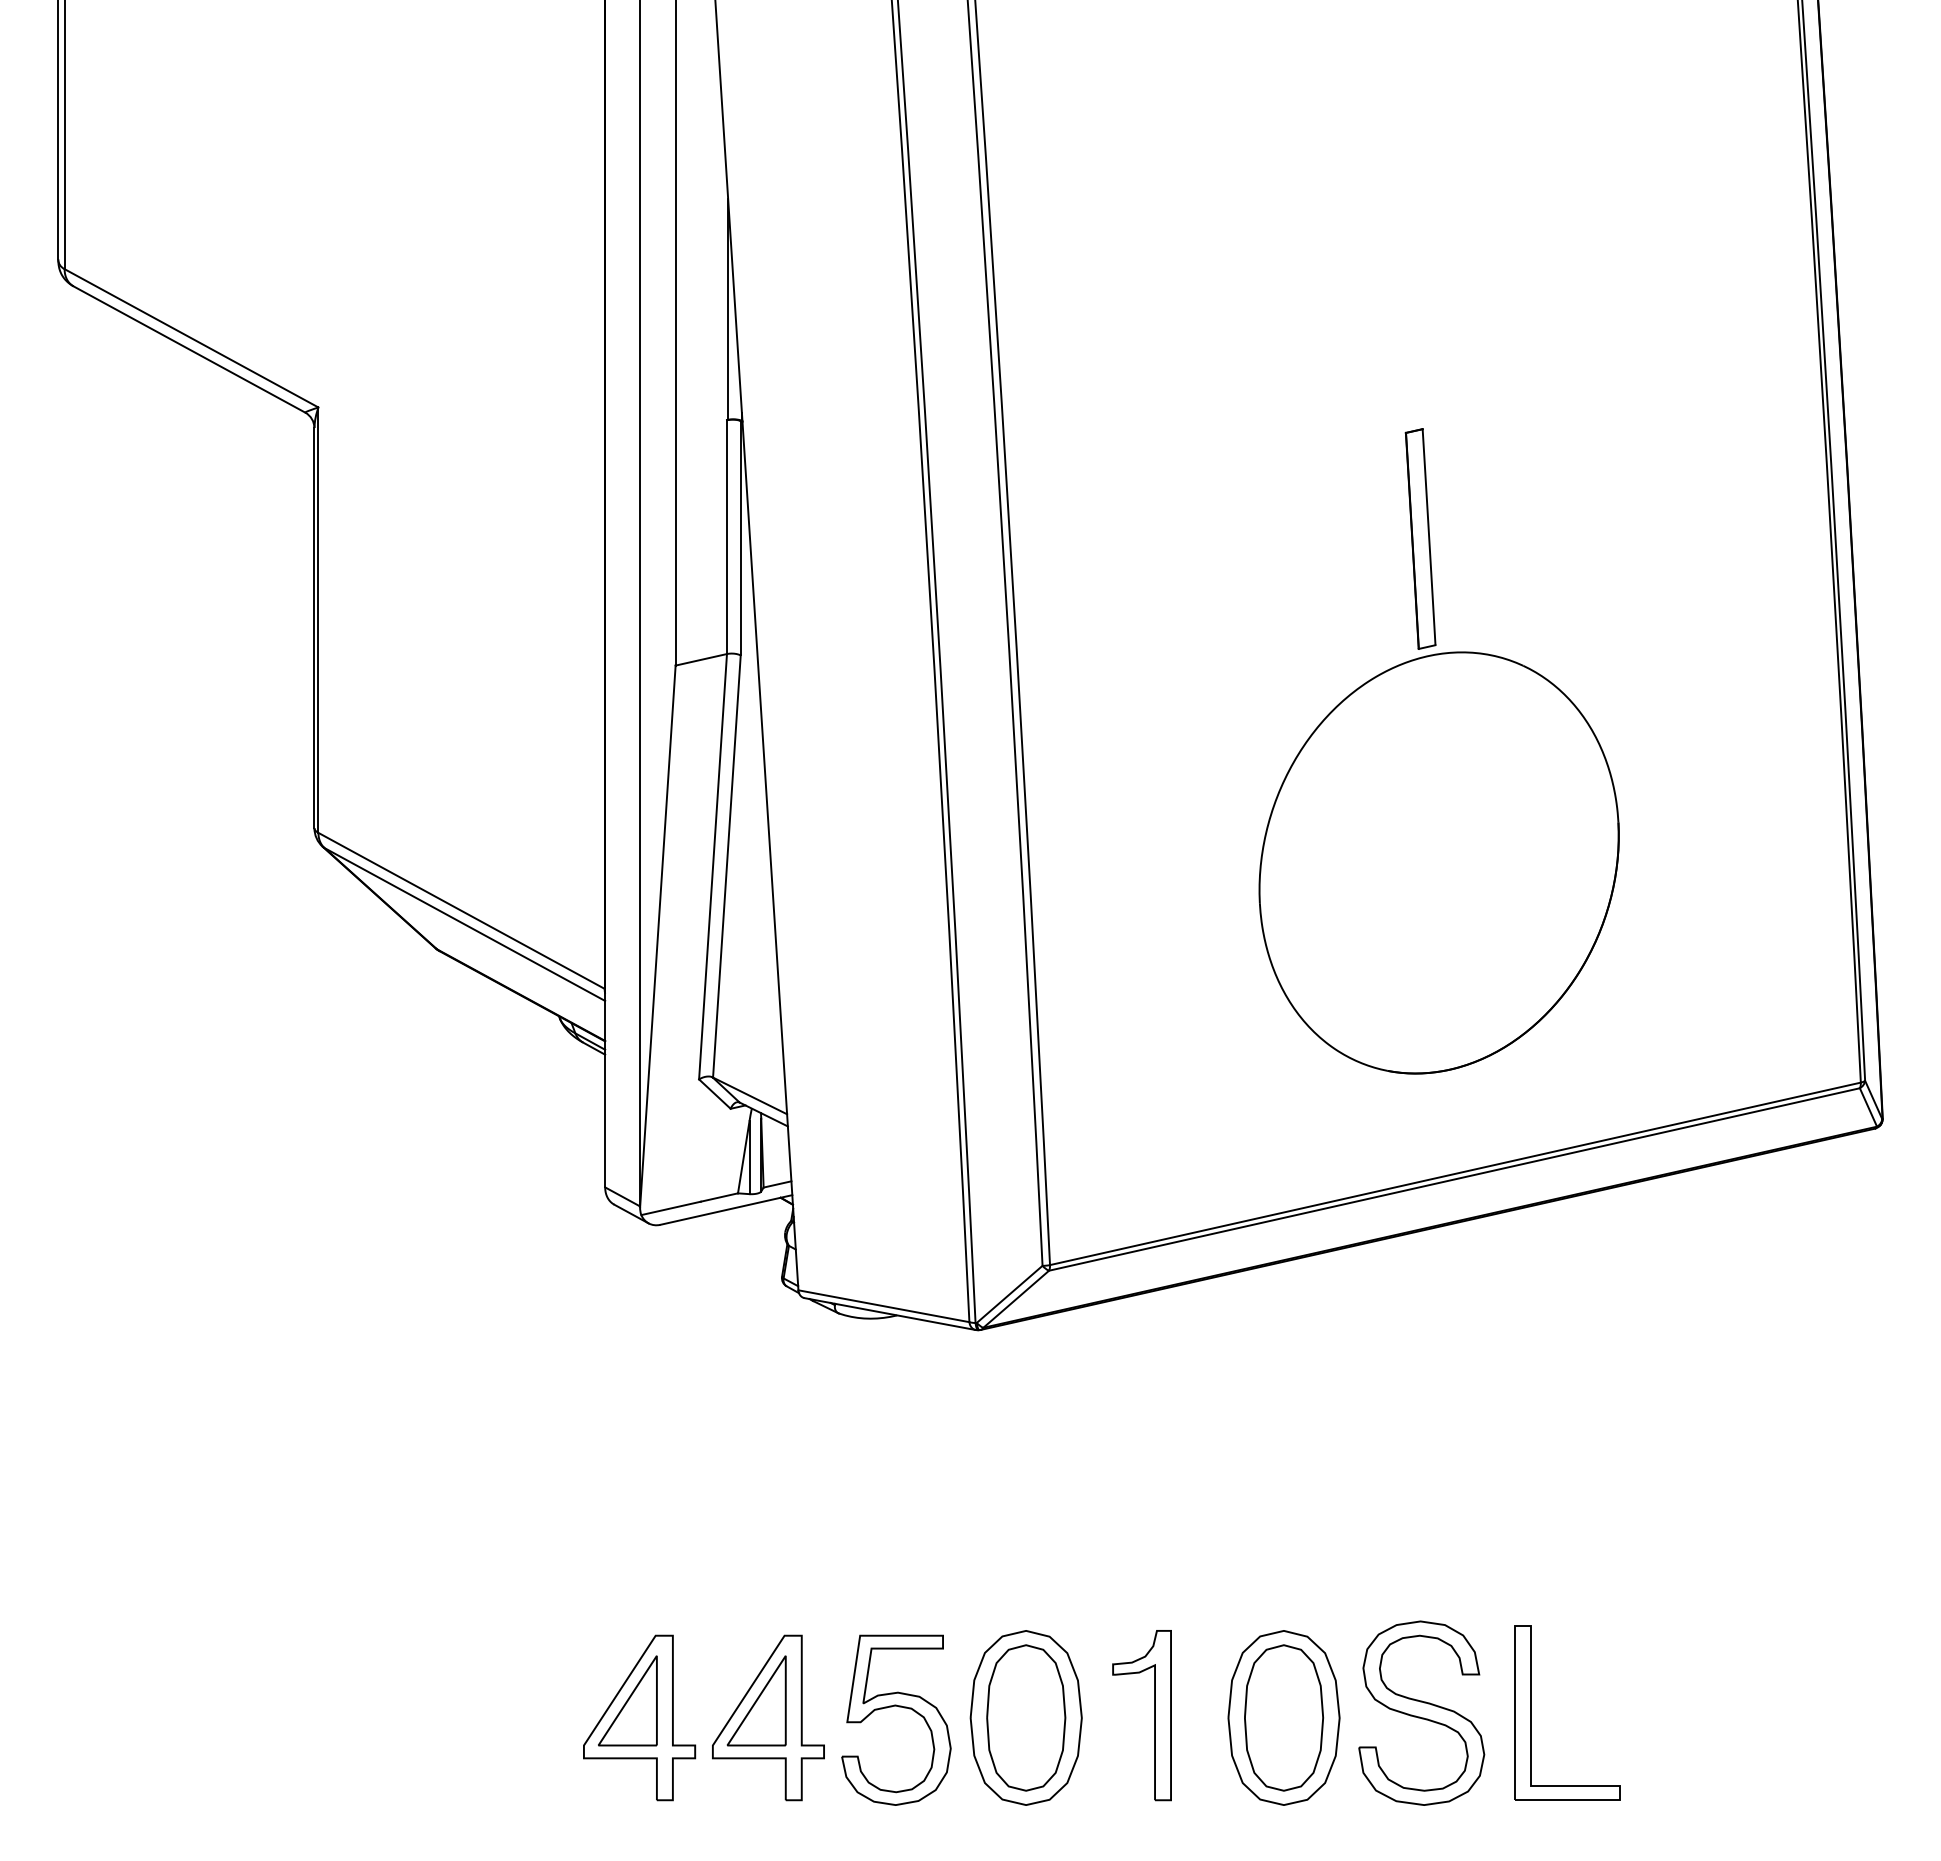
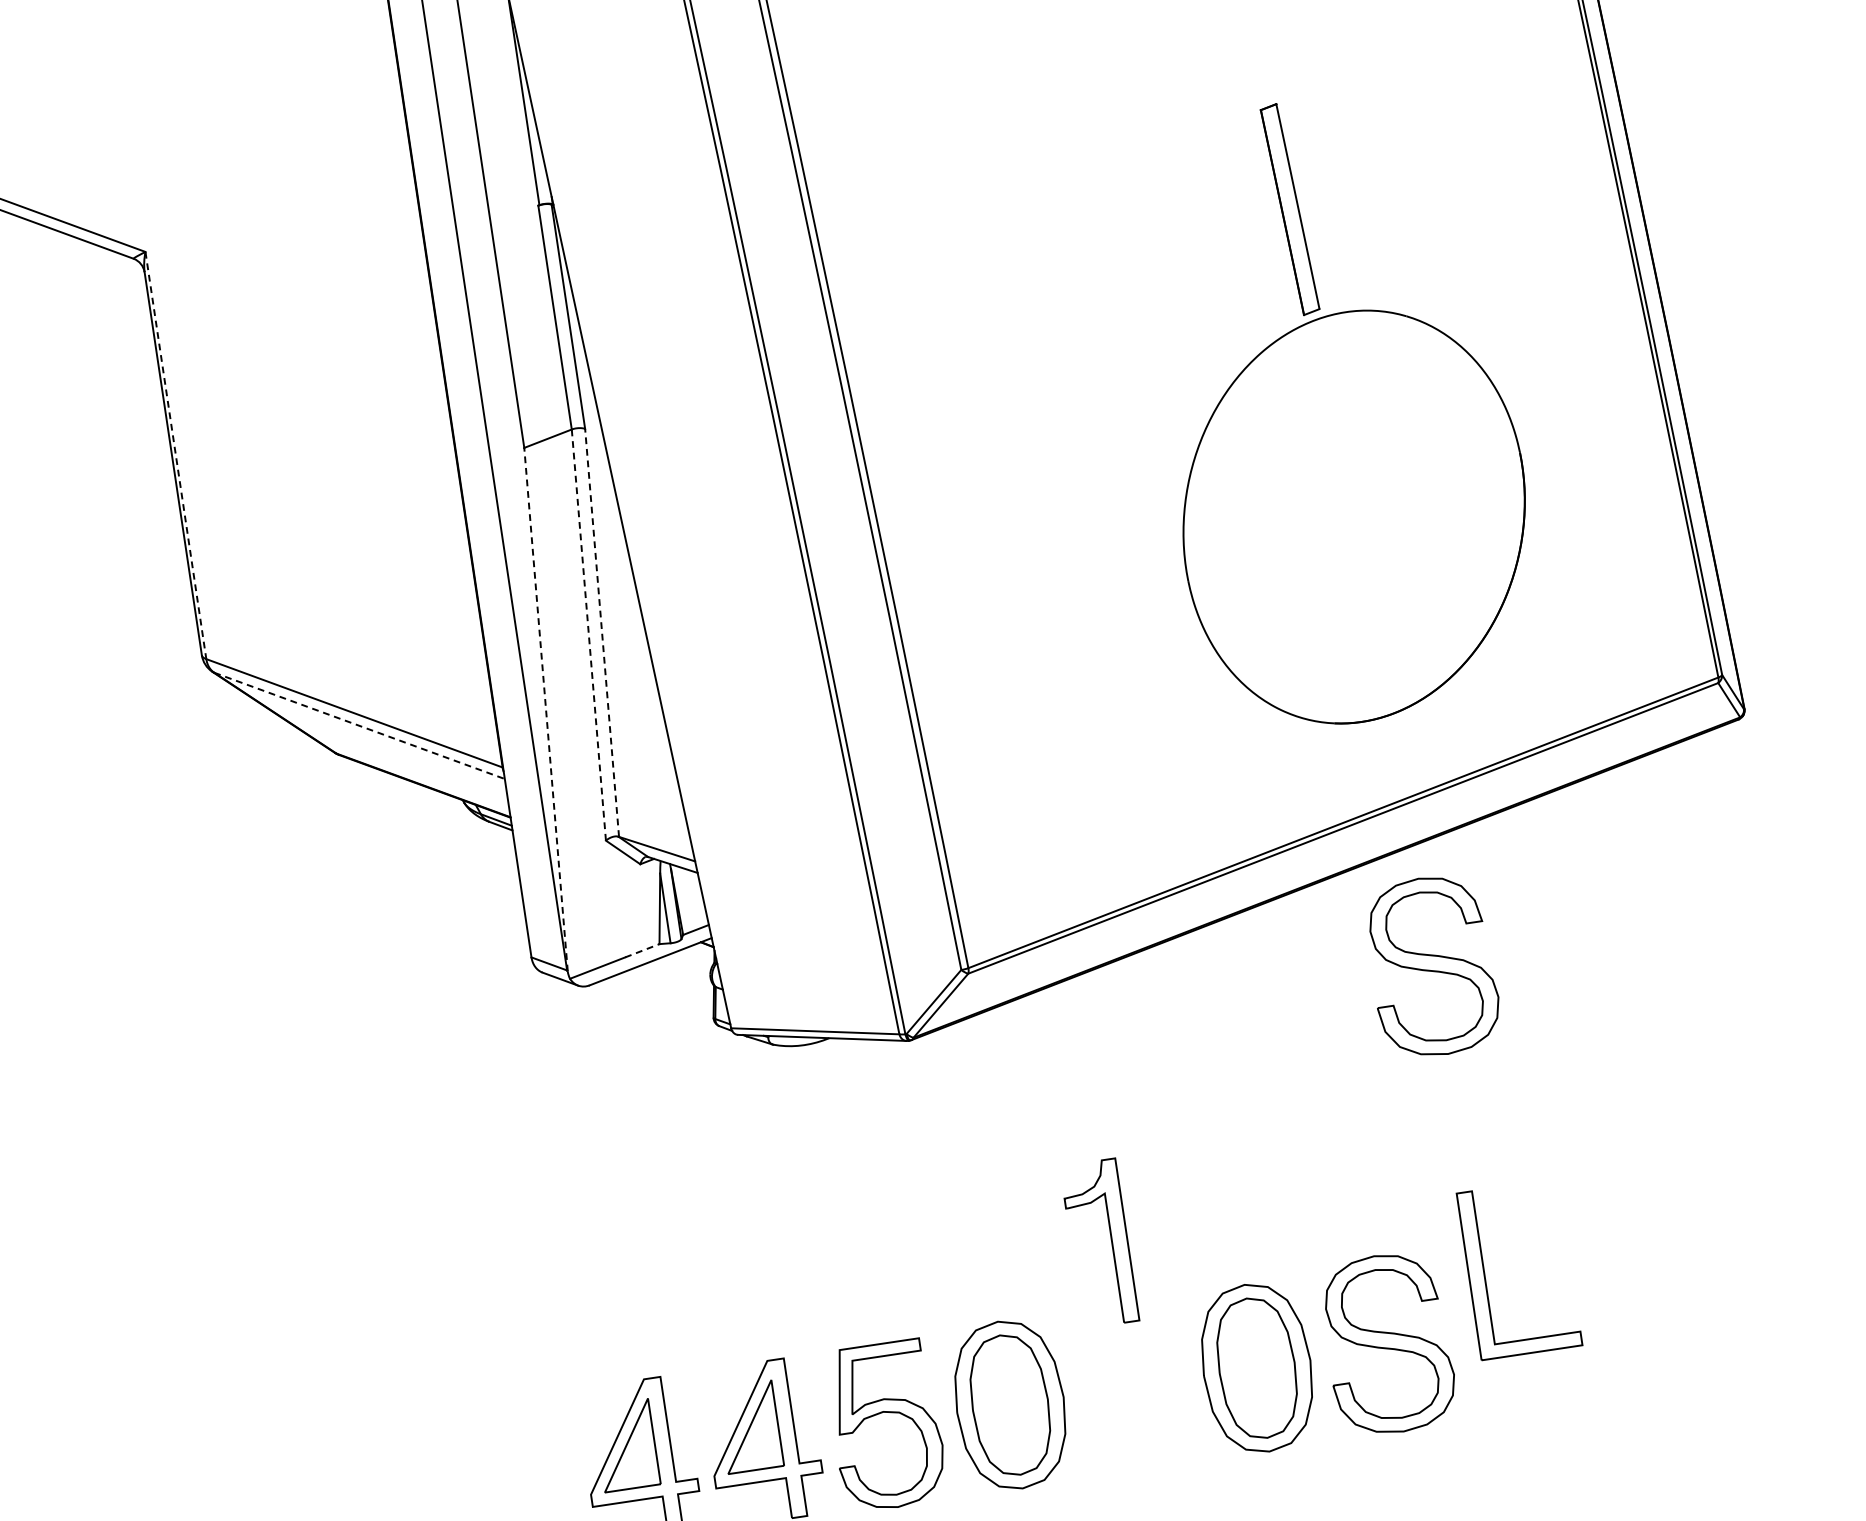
line: (318, 620) -> (176, 455), solid -> dashed
part: (1438, 751) -> (1337, 410), moved
line: (713, 866) -> (589, 634), solid -> dashed
line: (726, 866) -> (601, 632), solid -> dashed
line: (464, 924) -> (359, 725), solid -> dashed
line: (657, 935) -> (545, 708), solid -> dashed
line: (719, 1197) -> (642, 950), solid -> dashed
part: (1524, 1333) -> (1432, 965), added
part: (1531, 1712) -> (1485, 1273), moved
part: (1154, 1715) -> (1111, 1241), moved

